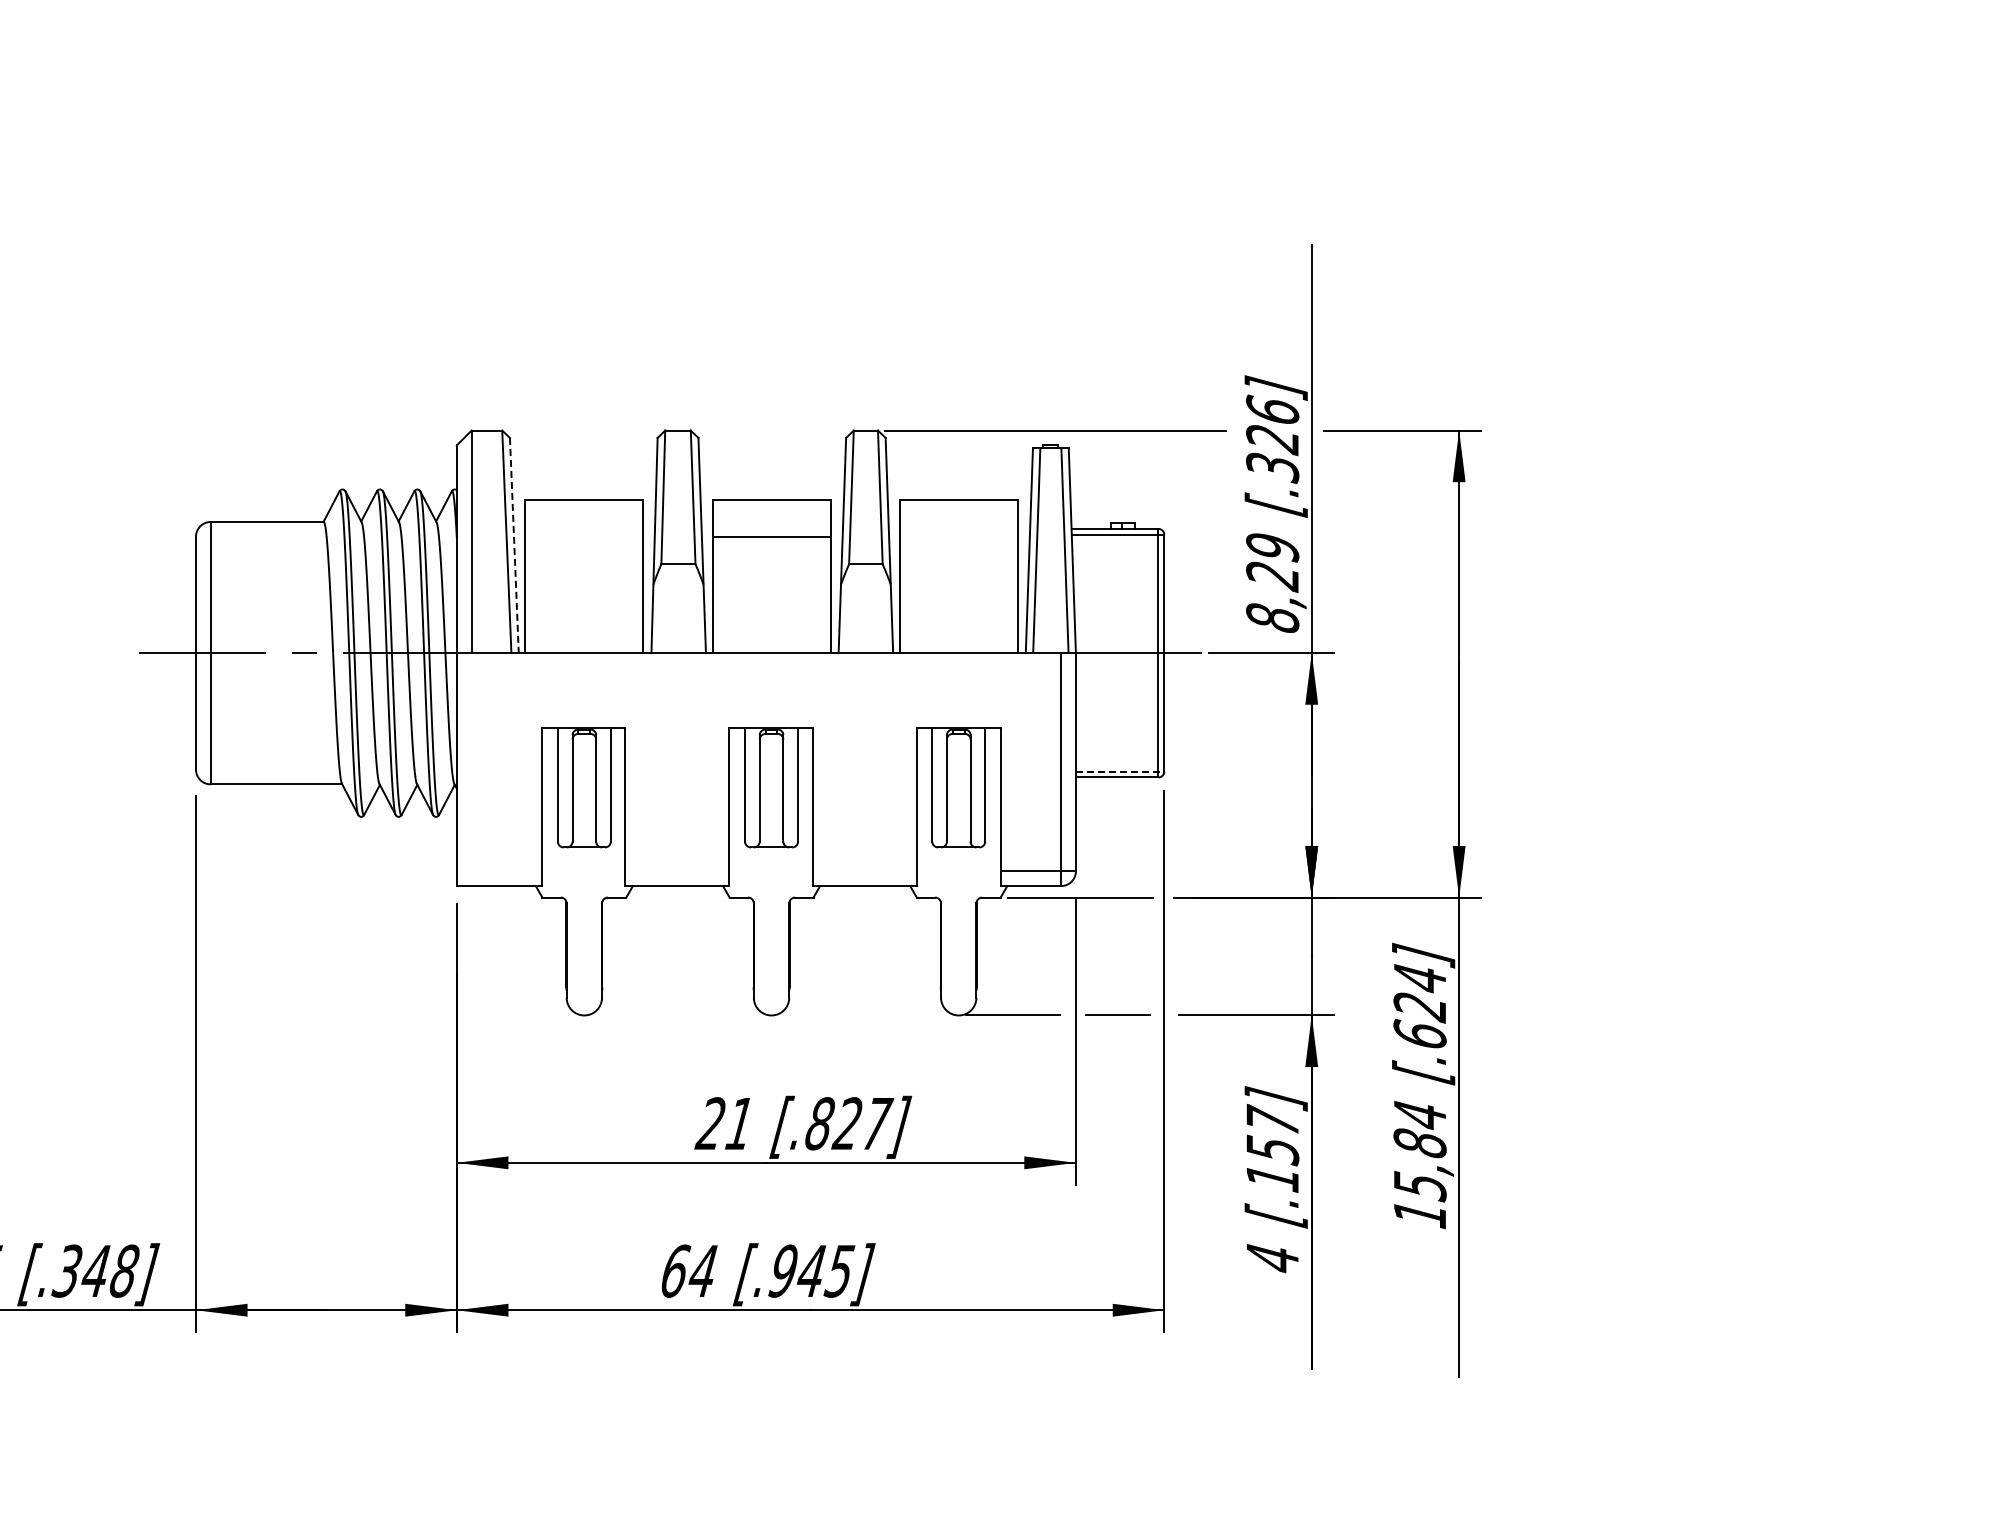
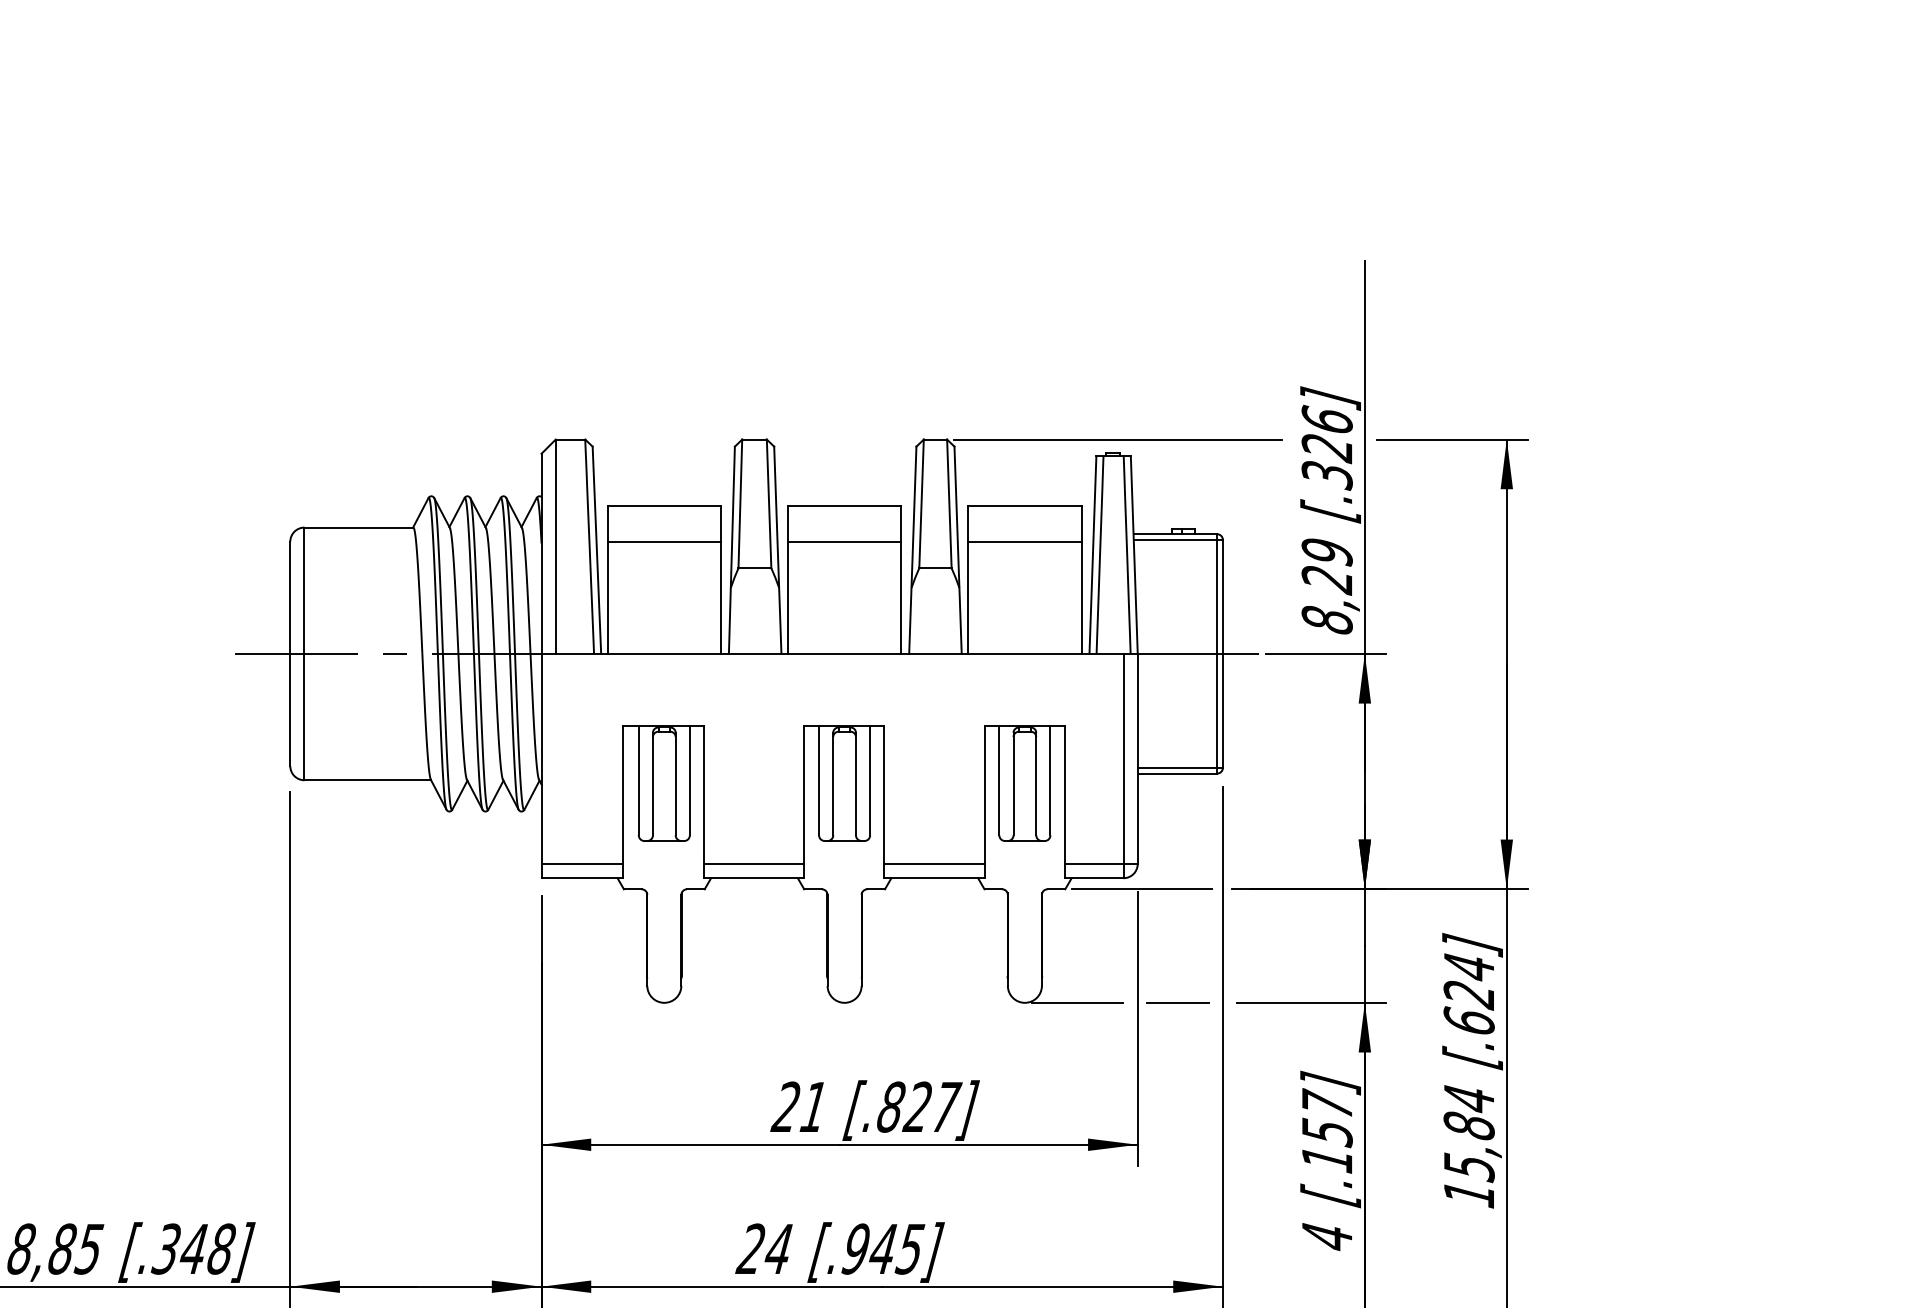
line: (584, 537) -> (664, 542), added
line: (958, 537) -> (1024, 542), added
line: (514, 545) -> (597, 550), dashed -> solid
line: (1120, 771) -> (1180, 767), dashed -> solid
line: (498, 871) -> (581, 864), added
line: (676, 871) -> (753, 864), added
line: (864, 871) -> (934, 864), added
text: (674, 1270) -> (751, 1248), 64 -> 24

